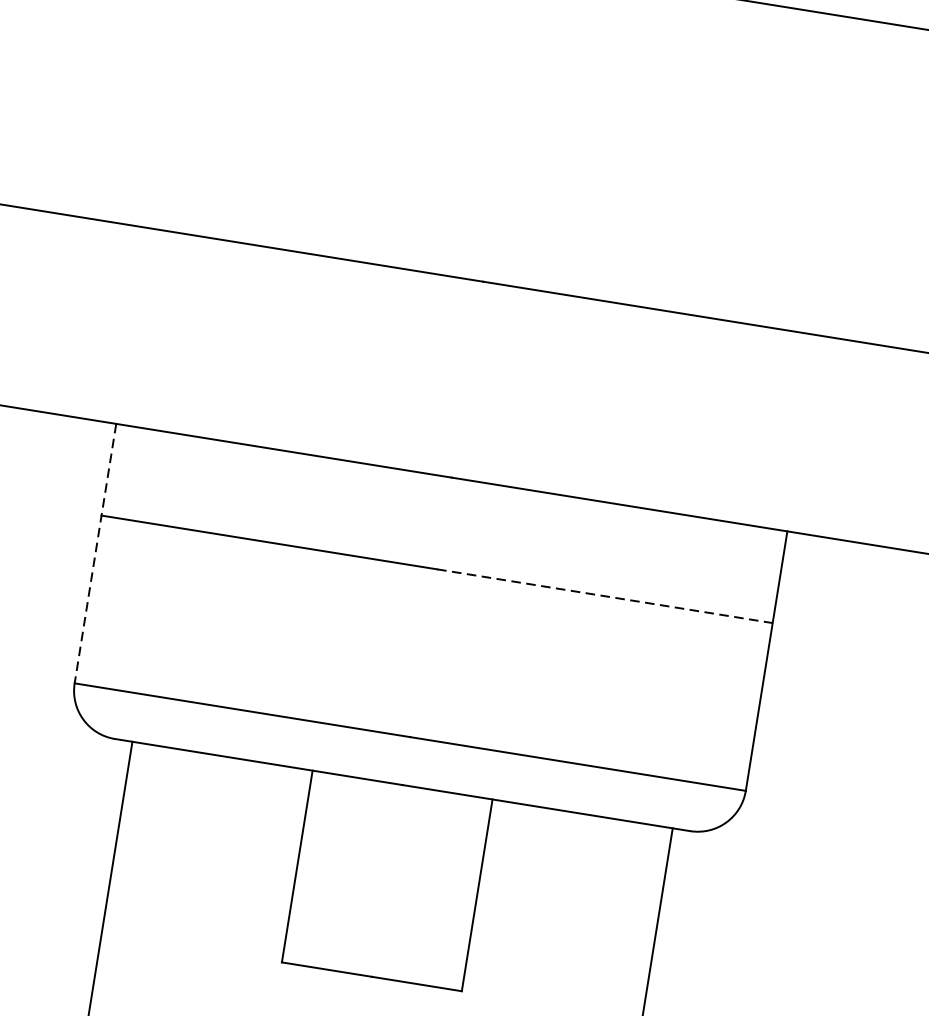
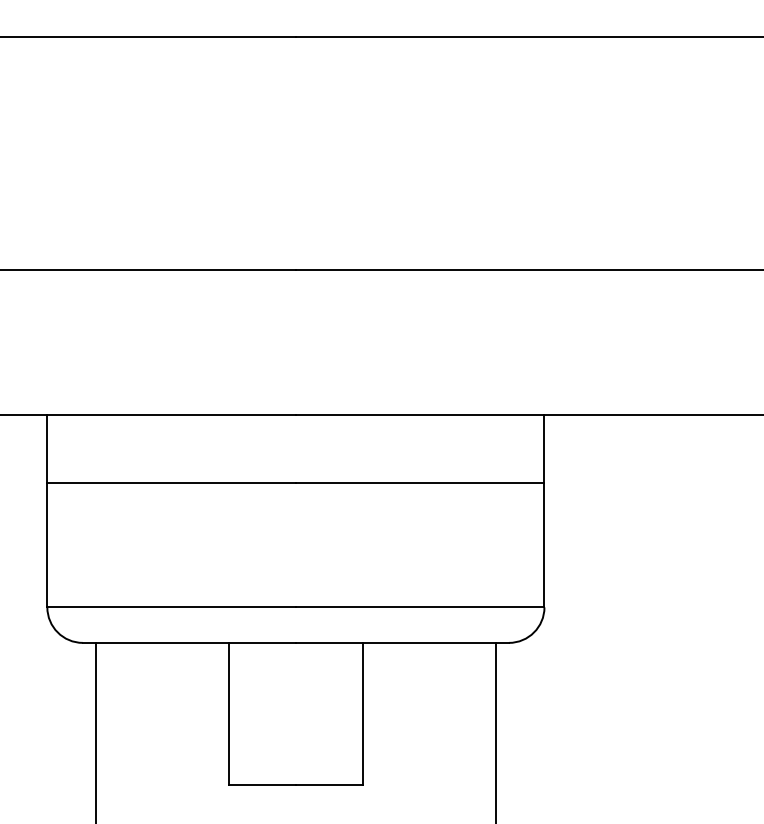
line: (95, 553) -> (47, 511), dashed -> solid
line: (605, 596) -> (420, 483), dashed -> solid

